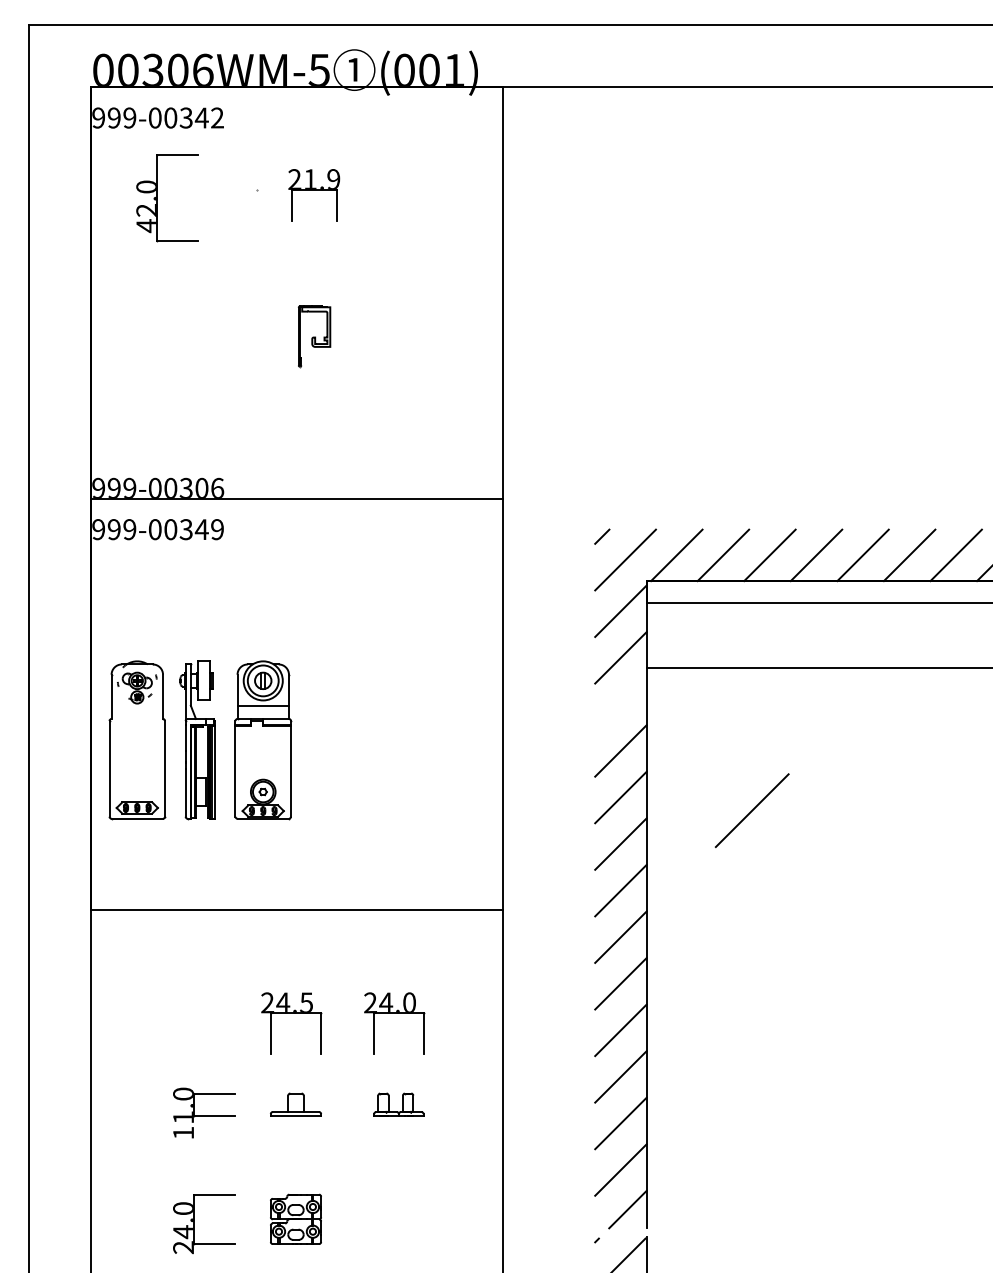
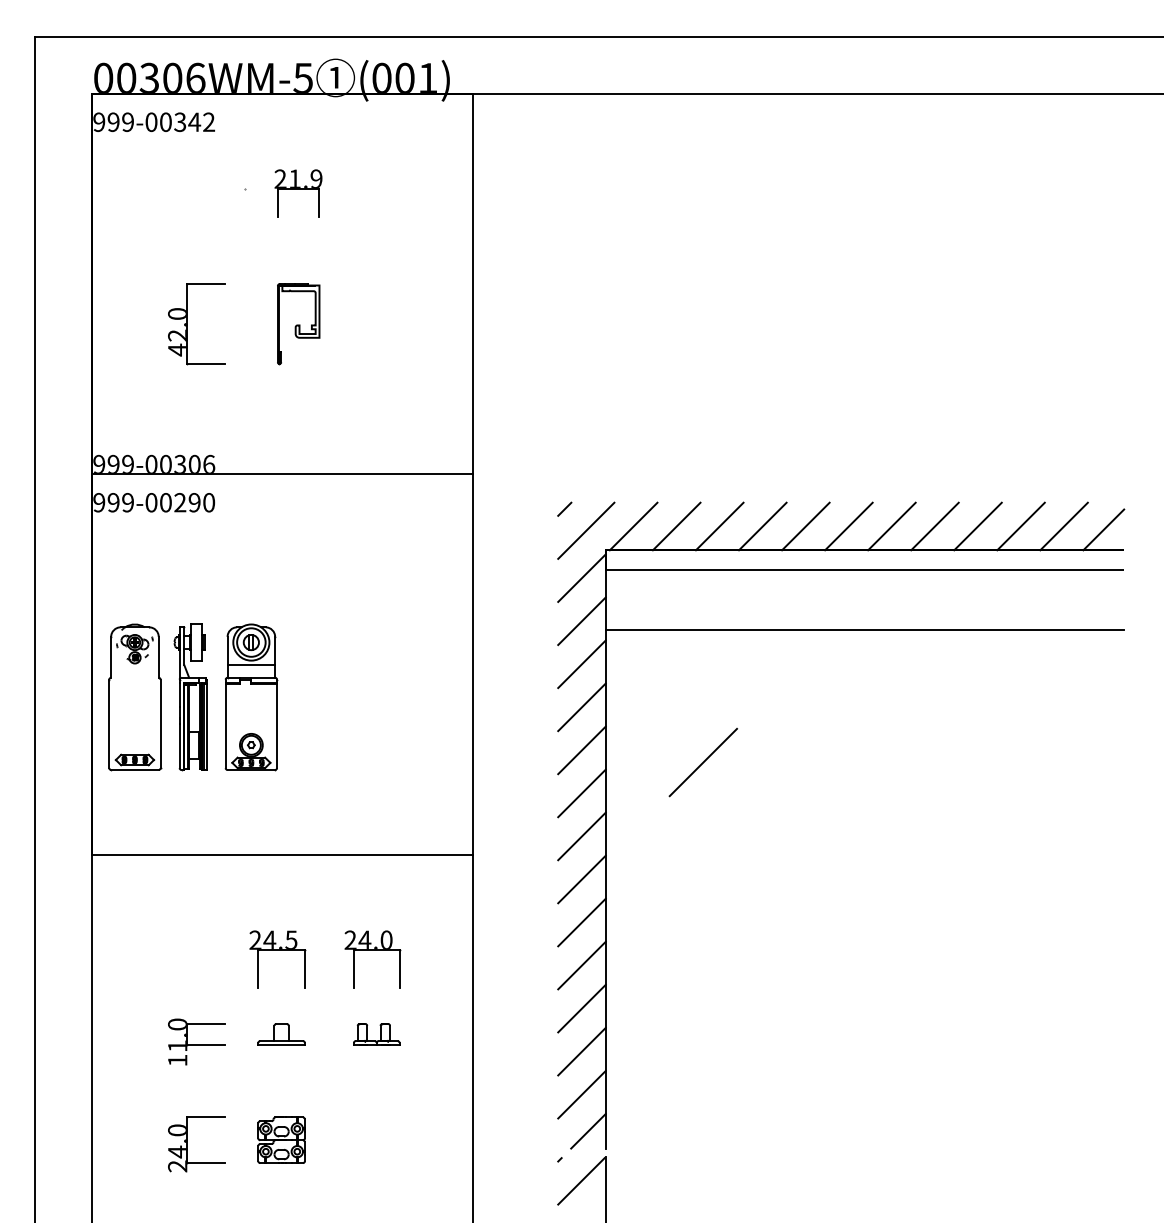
part: (157, 198) -> (187, 324), moved
part: (314, 336) -> (298, 324), size x1.43
text: (201, 529) -> (194, 502), 999-00349 -> 999-00290
line: (620, 704) -> (581, 664), added

